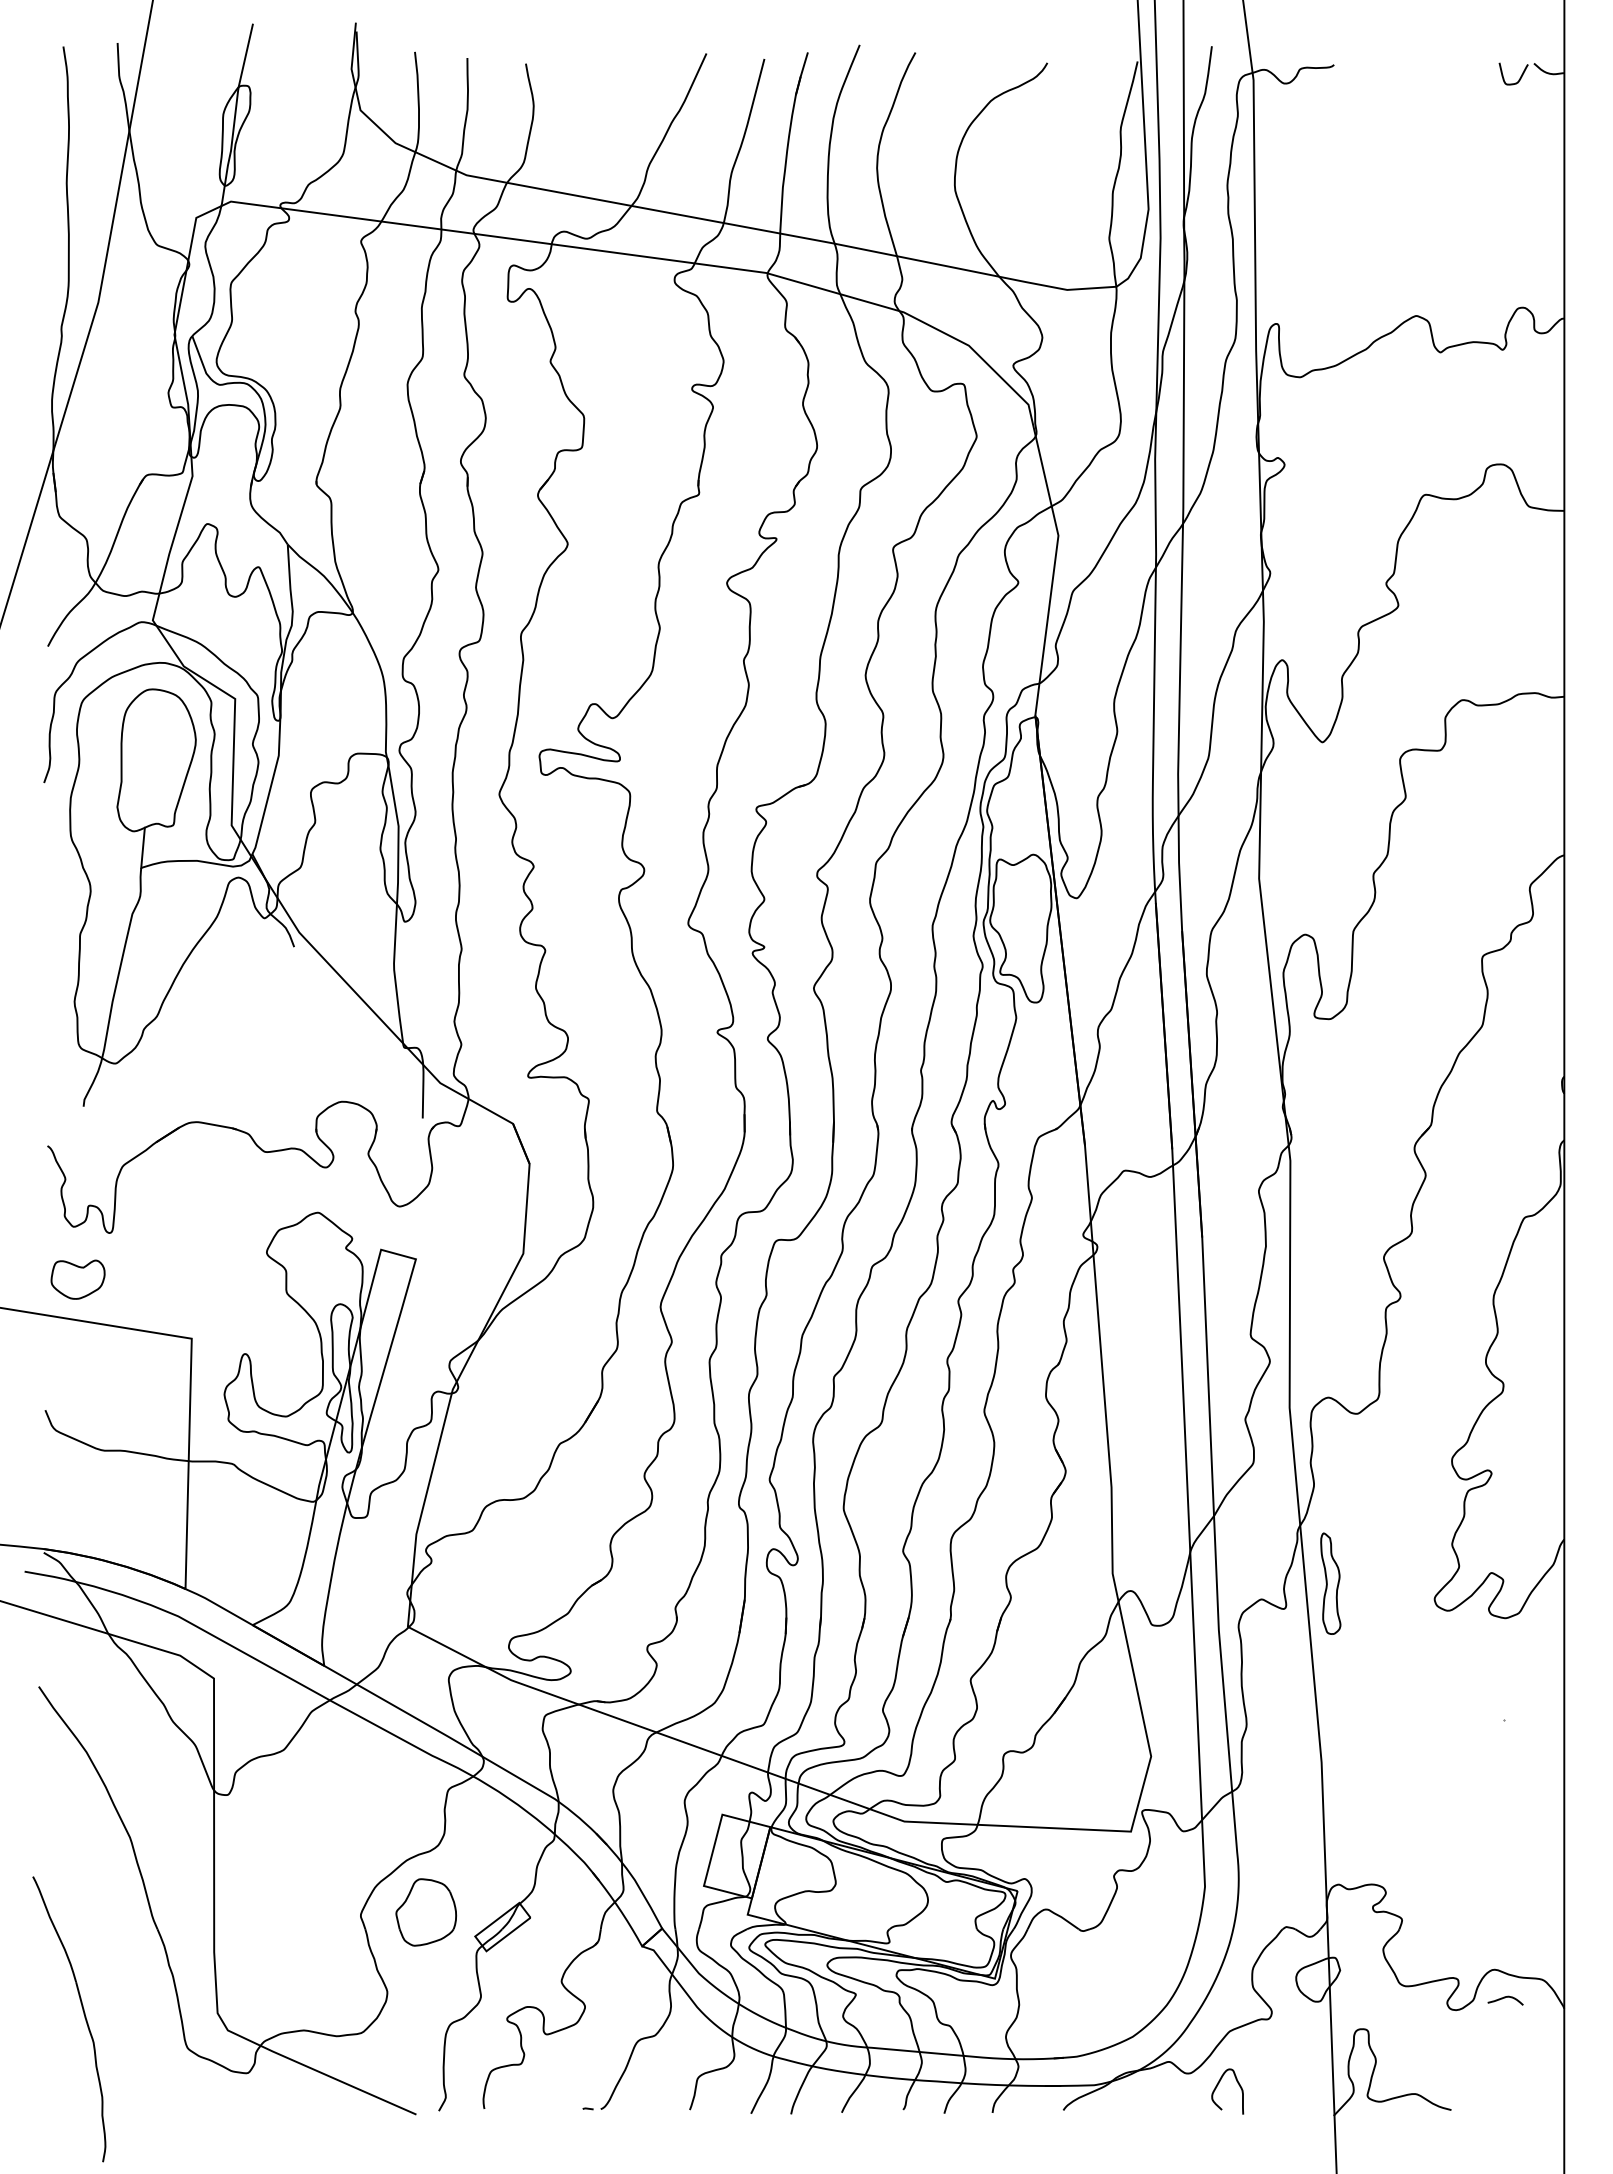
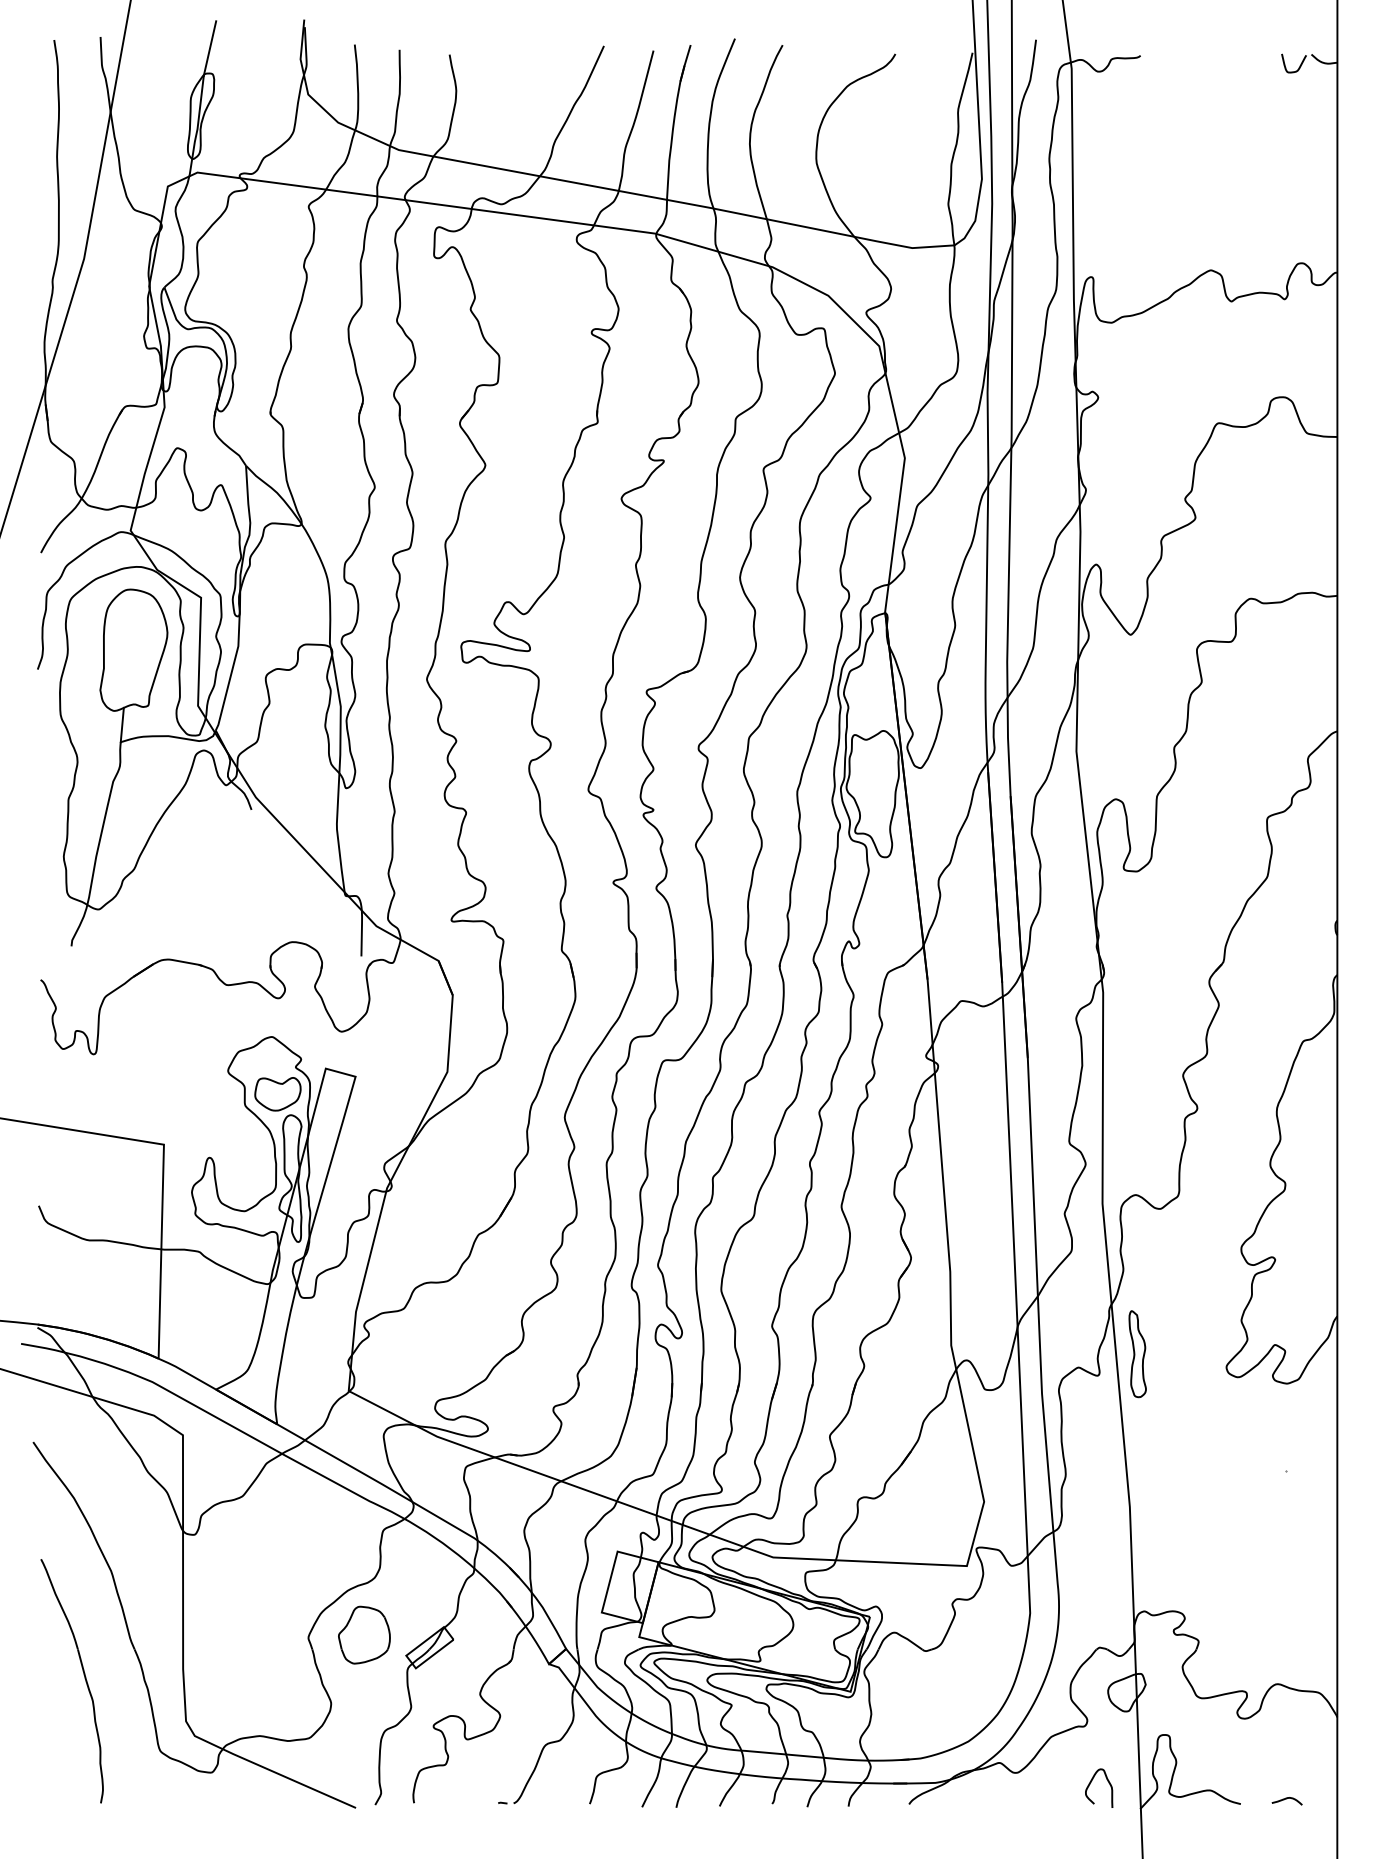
part: (77, 1279) -> (277, 1094), moved
curve: (1505, 1998) -> (1287, 1799), moved
part: (83, 2014) -> (84, 1677), moved
curve: (1218, 2085) -> (1091, 1783), moved

